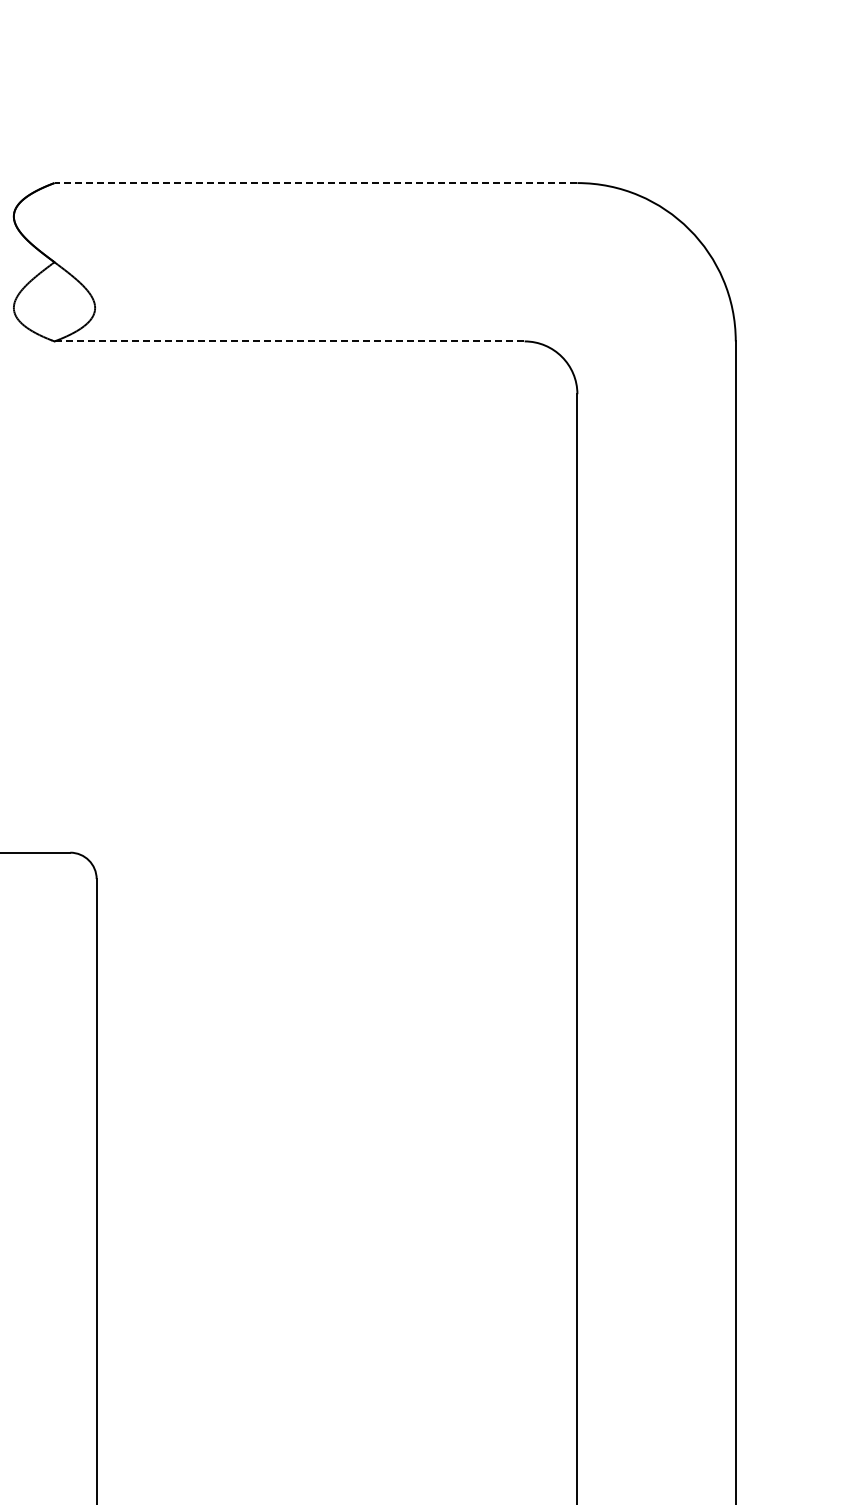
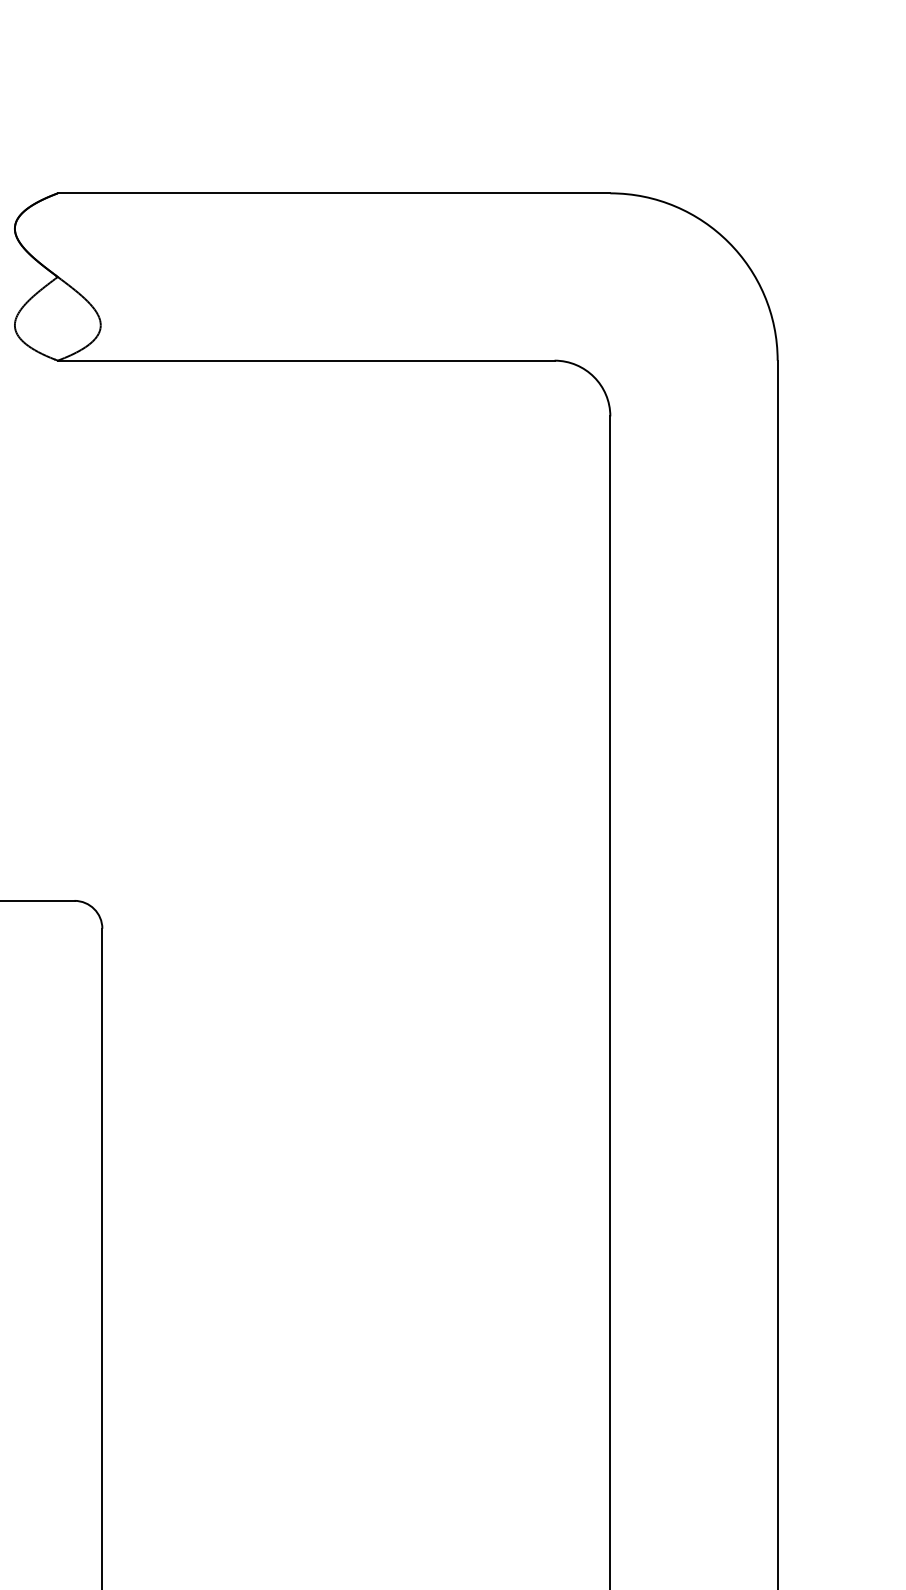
line: (315, 183) -> (333, 193), dashed -> solid
line: (290, 341) -> (307, 360), dashed -> solid

